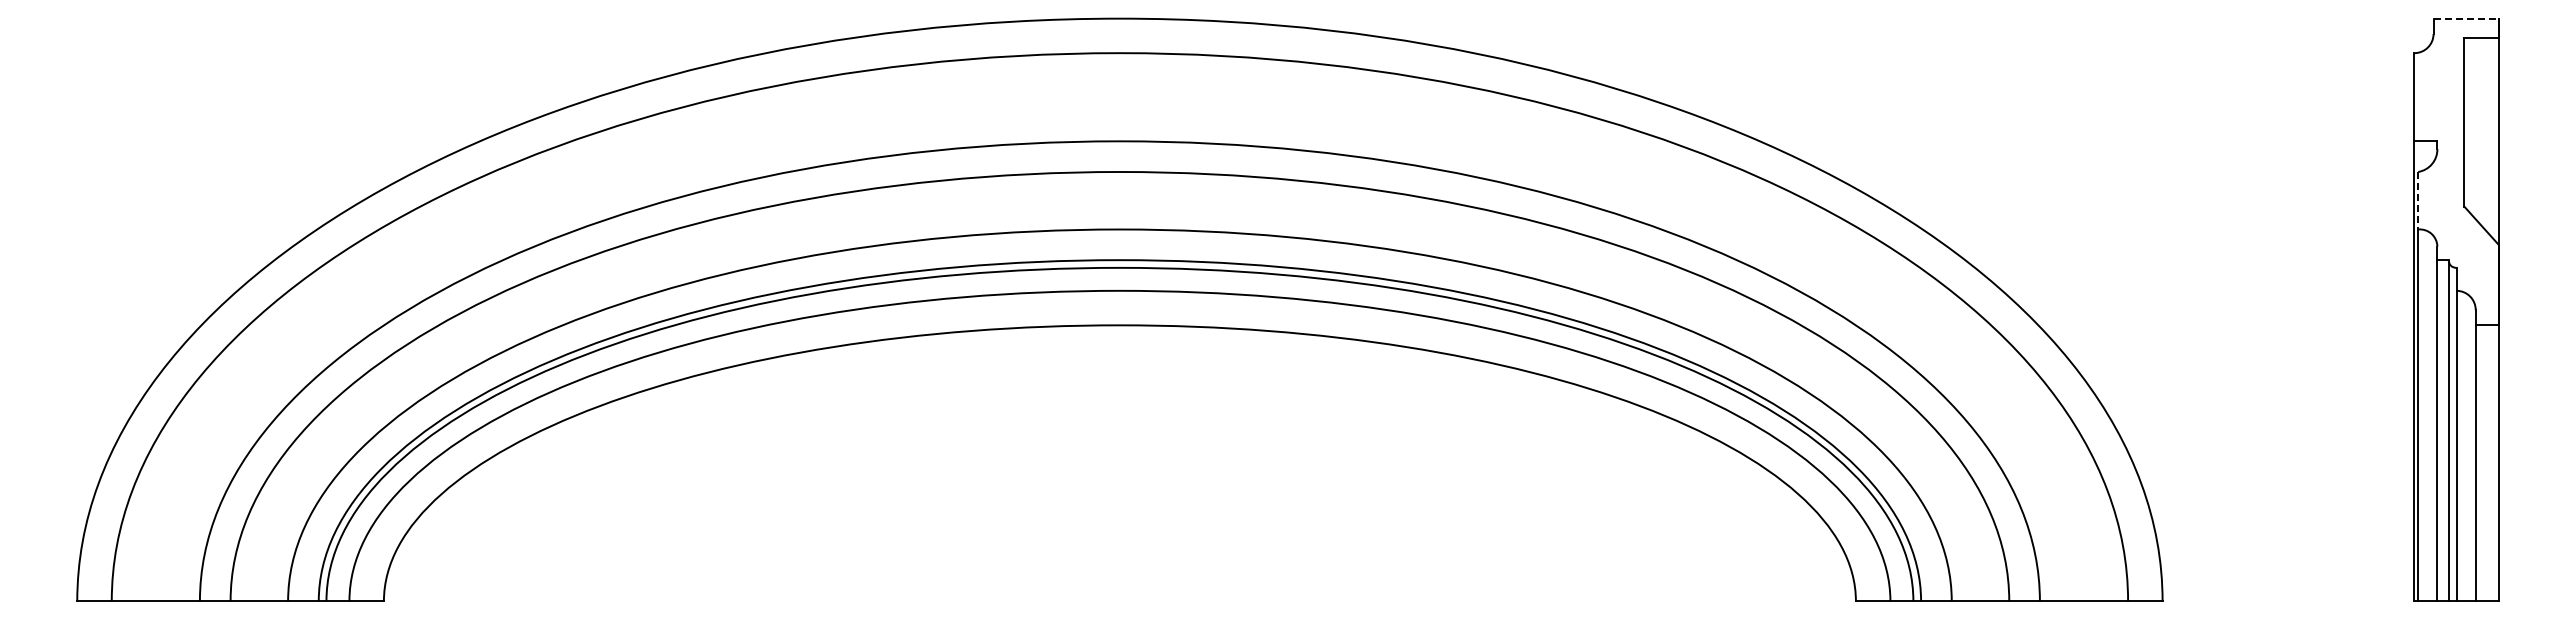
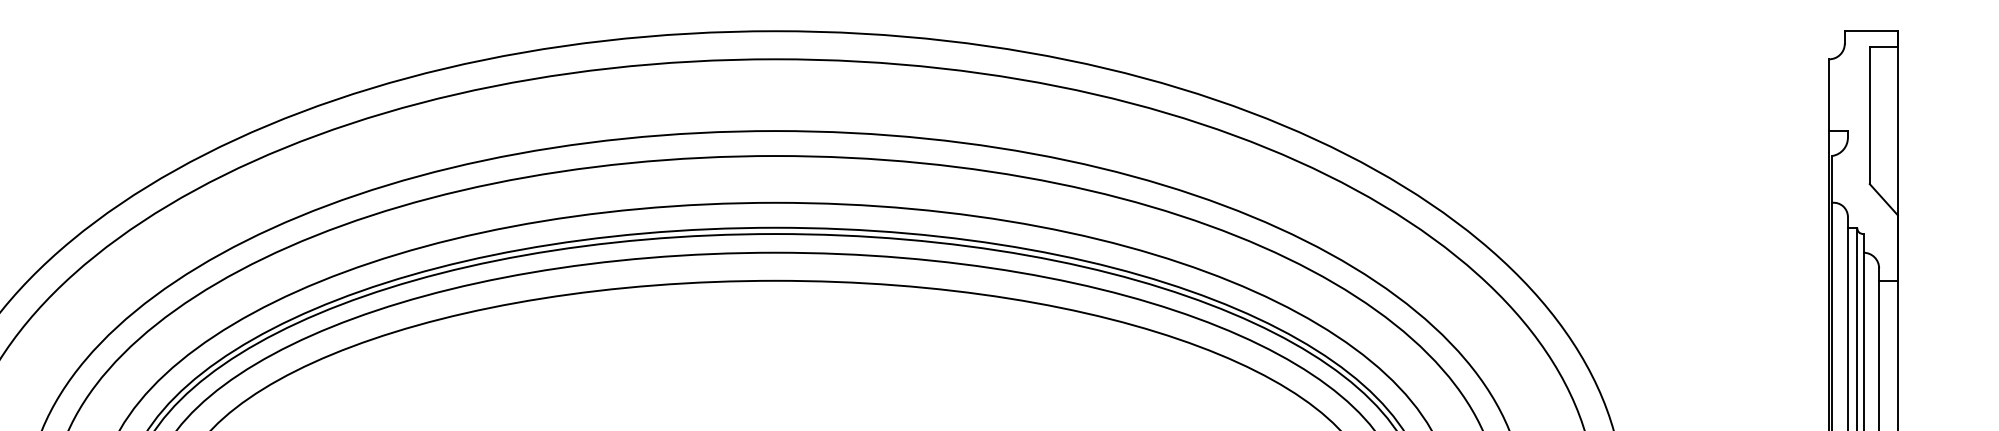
line: (2466, 18) -> (1871, 31), dashed -> solid
line: (2418, 200) -> (1832, 179), dashed -> solid

